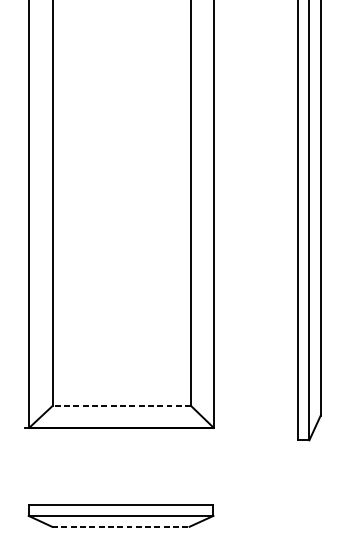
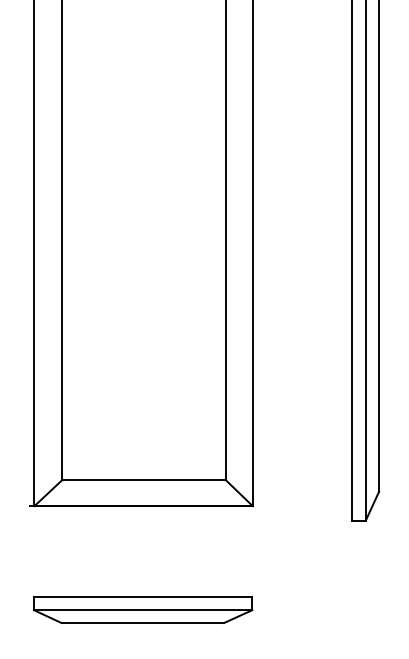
line: (122, 406) -> (144, 480), dashed -> solid
line: (121, 527) -> (143, 623), dashed -> solid

